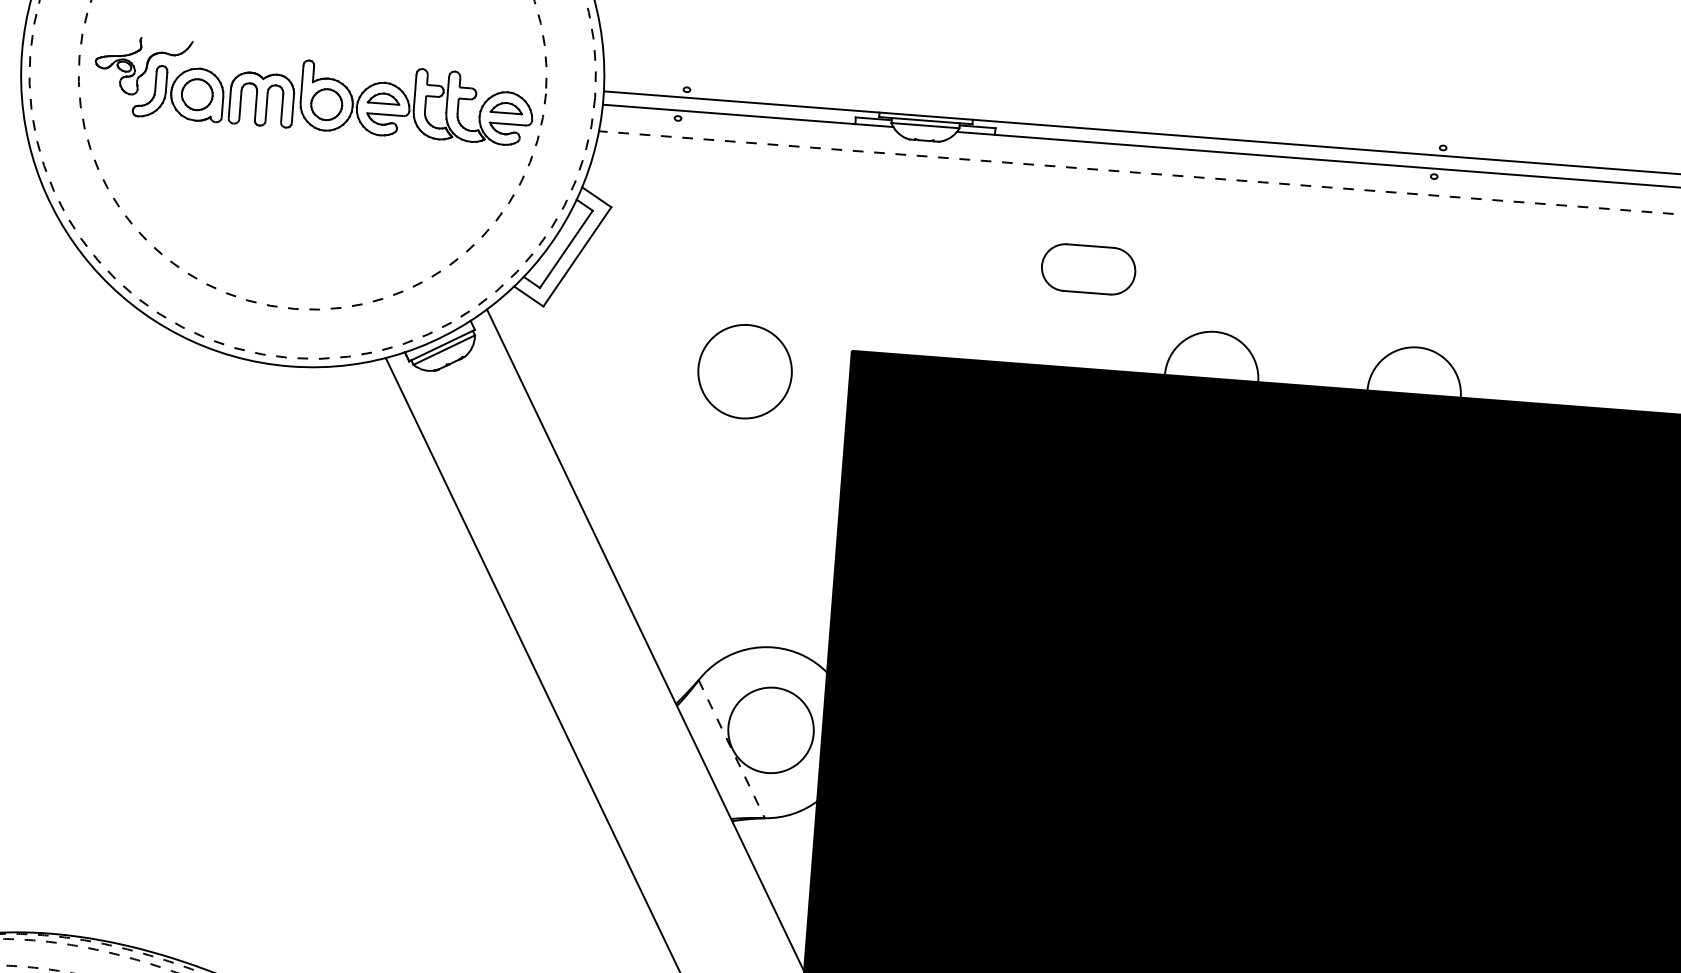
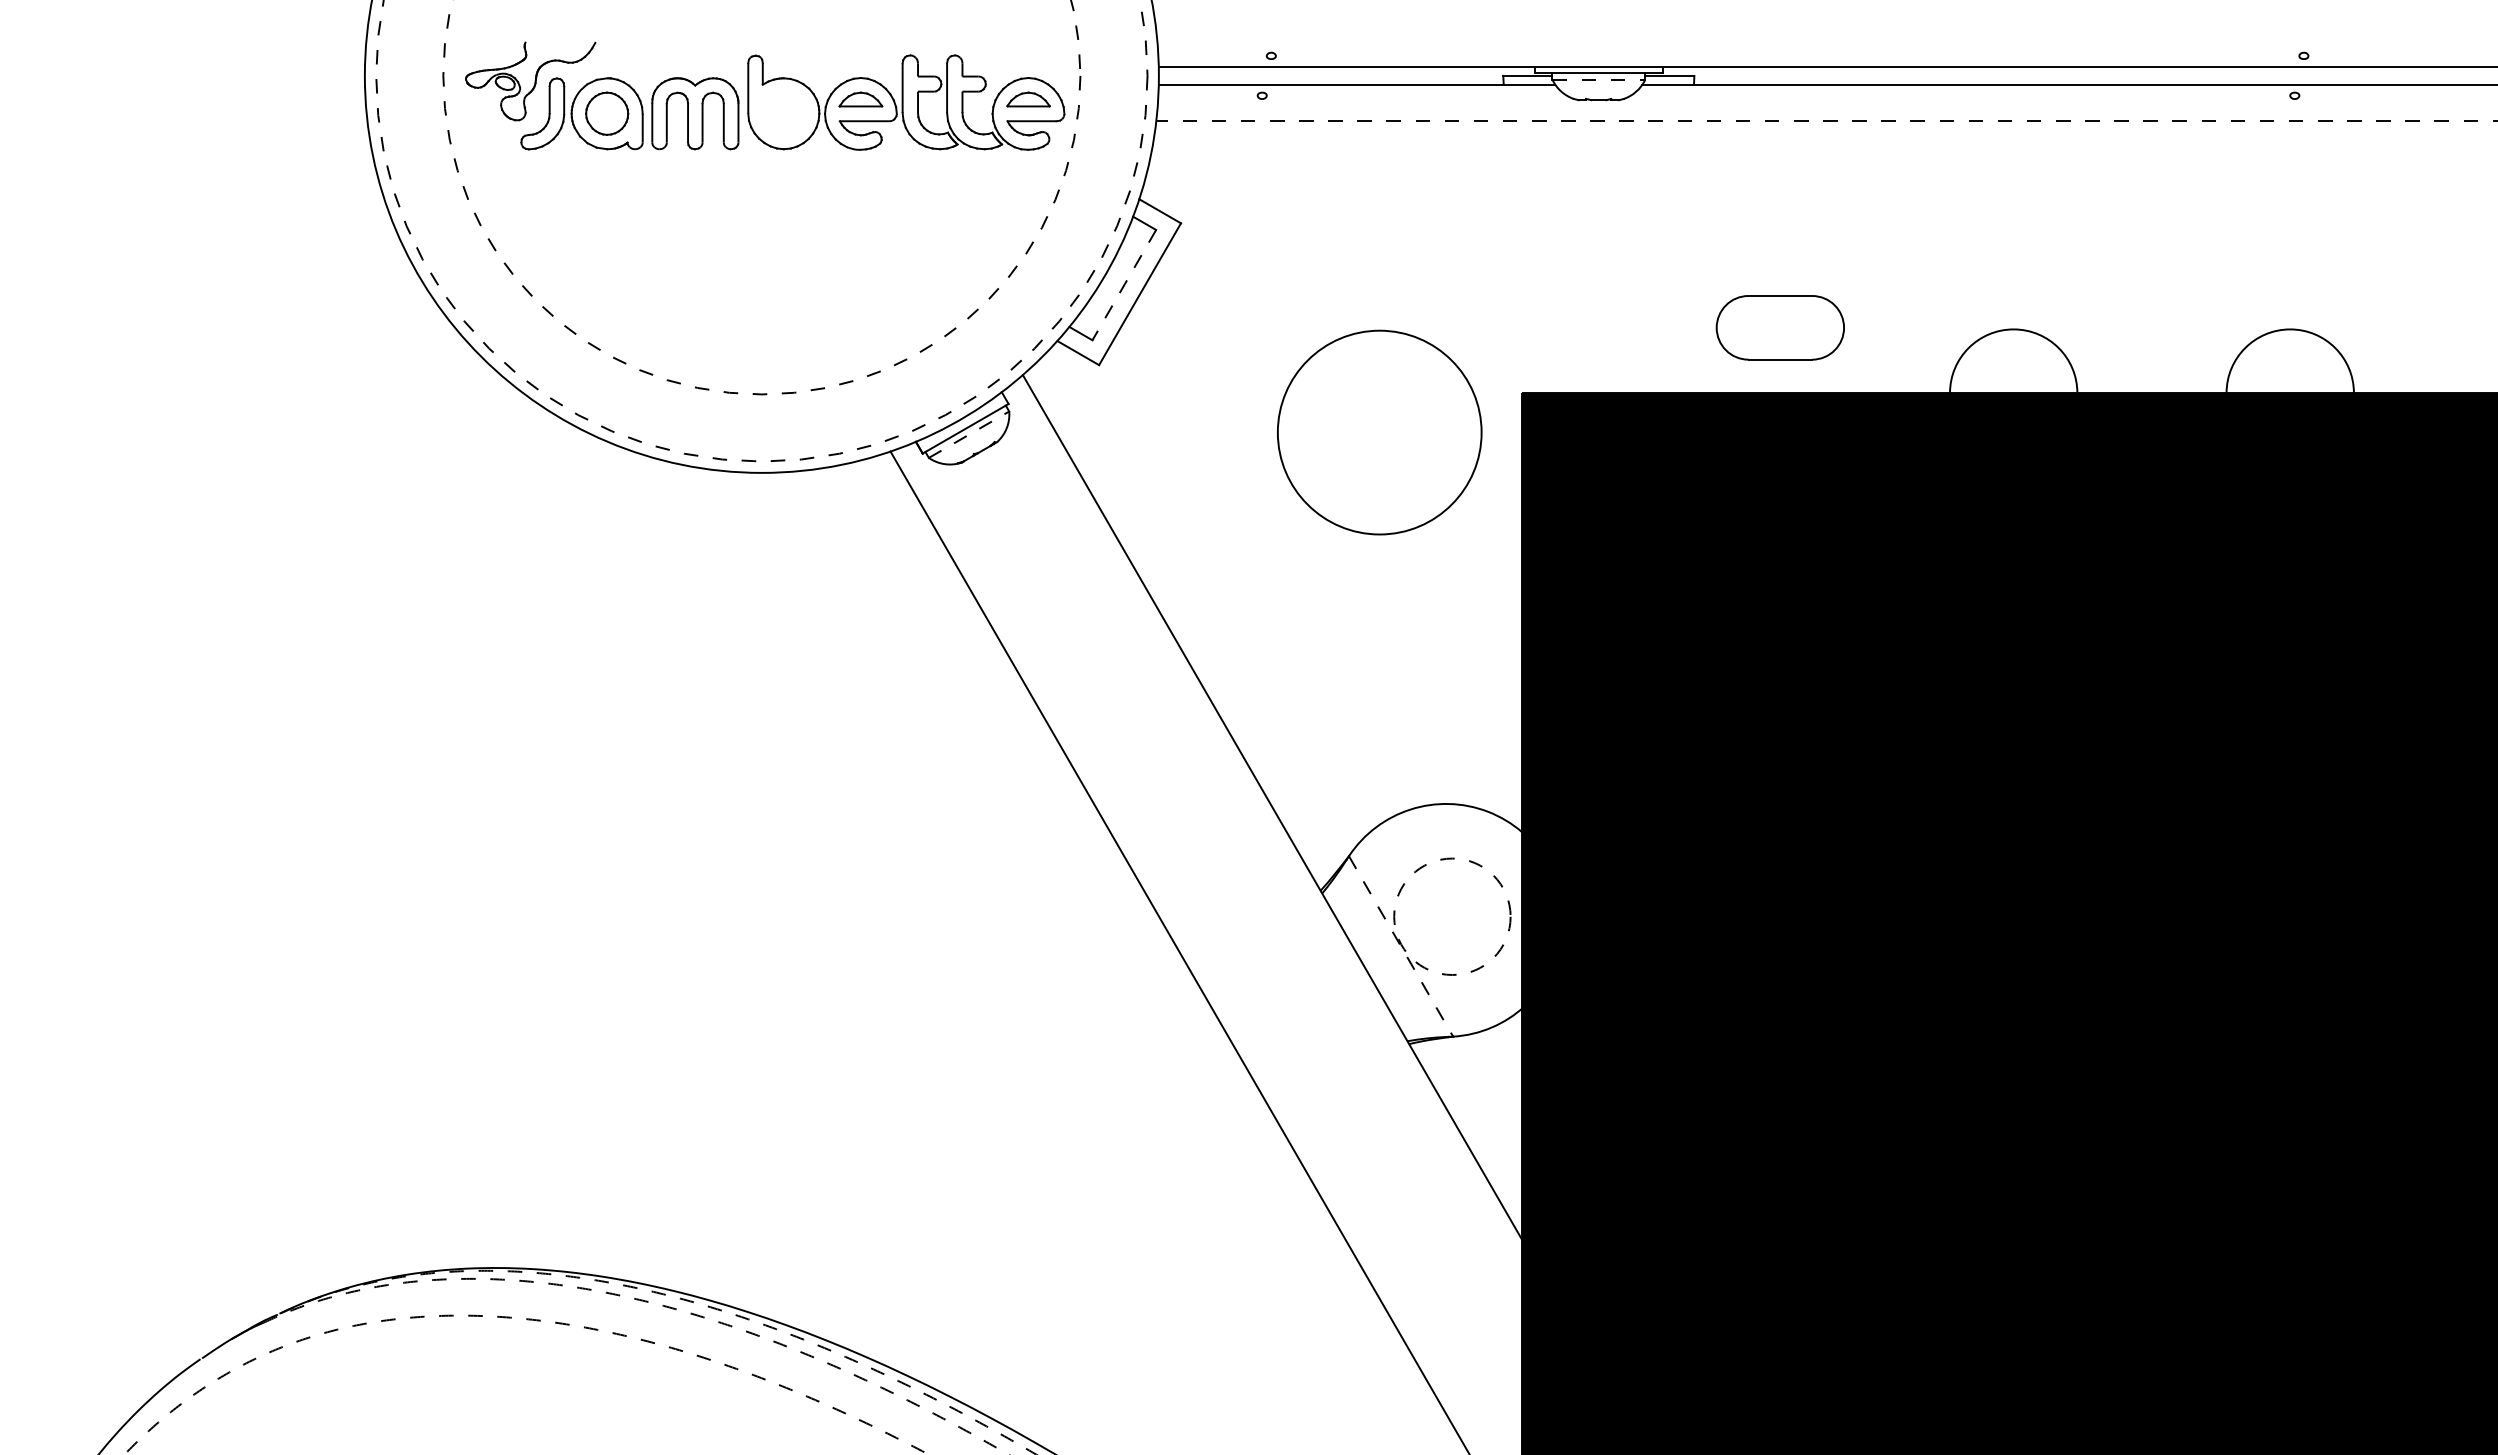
part: (326, 104) -> (783, 113), removed
line: (925, 125) -> (1599, 79), solid -> dashed
line: (566, 249) -> (1124, 285), solid -> dashed
part: (1088, 269) -> (1779, 327), moved
line: (444, 349) -> (969, 434), solid -> dashed
circle: (744, 371) -> (1379, 432), size x1.6
circle: (771, 730) -> (1452, 916), solid -> dashed

